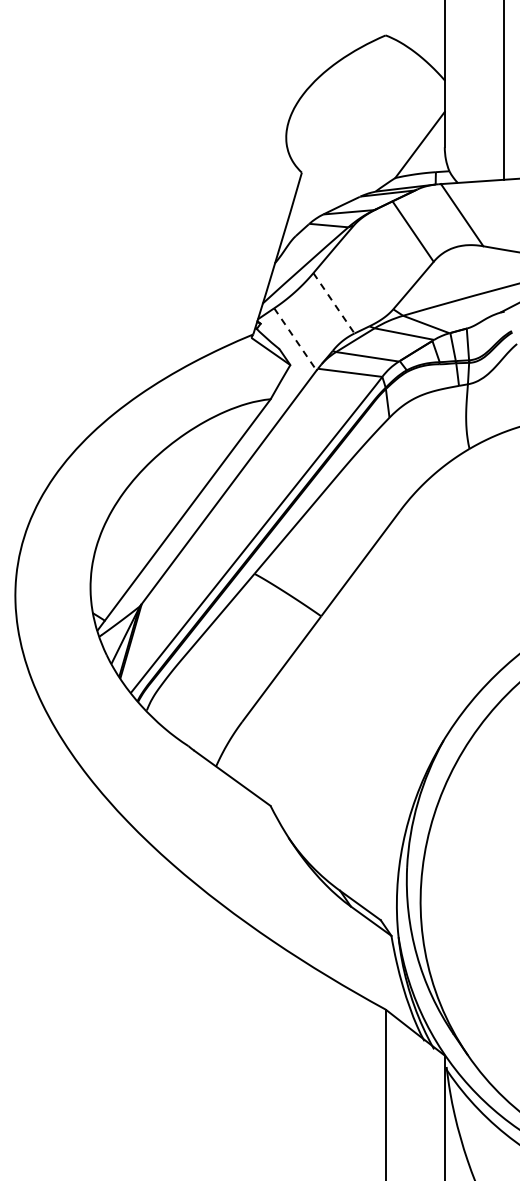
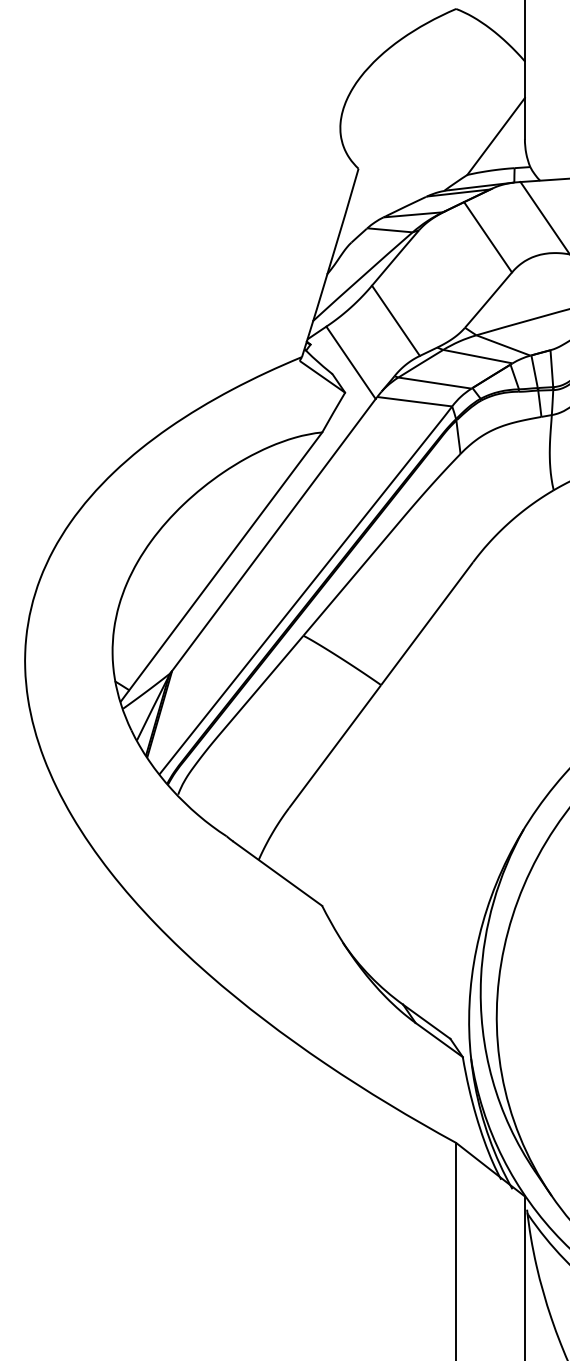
line: (333, 303) -> (395, 321), dashed -> solid
line: (295, 339) -> (351, 362), dashed -> solid

